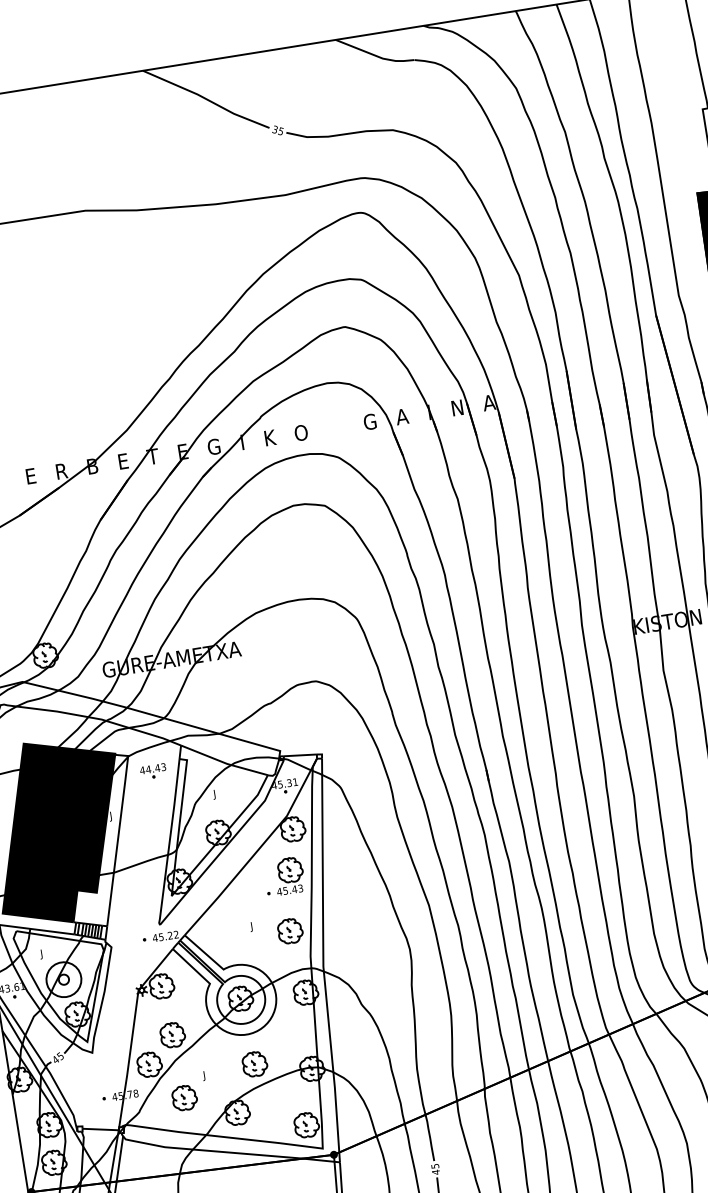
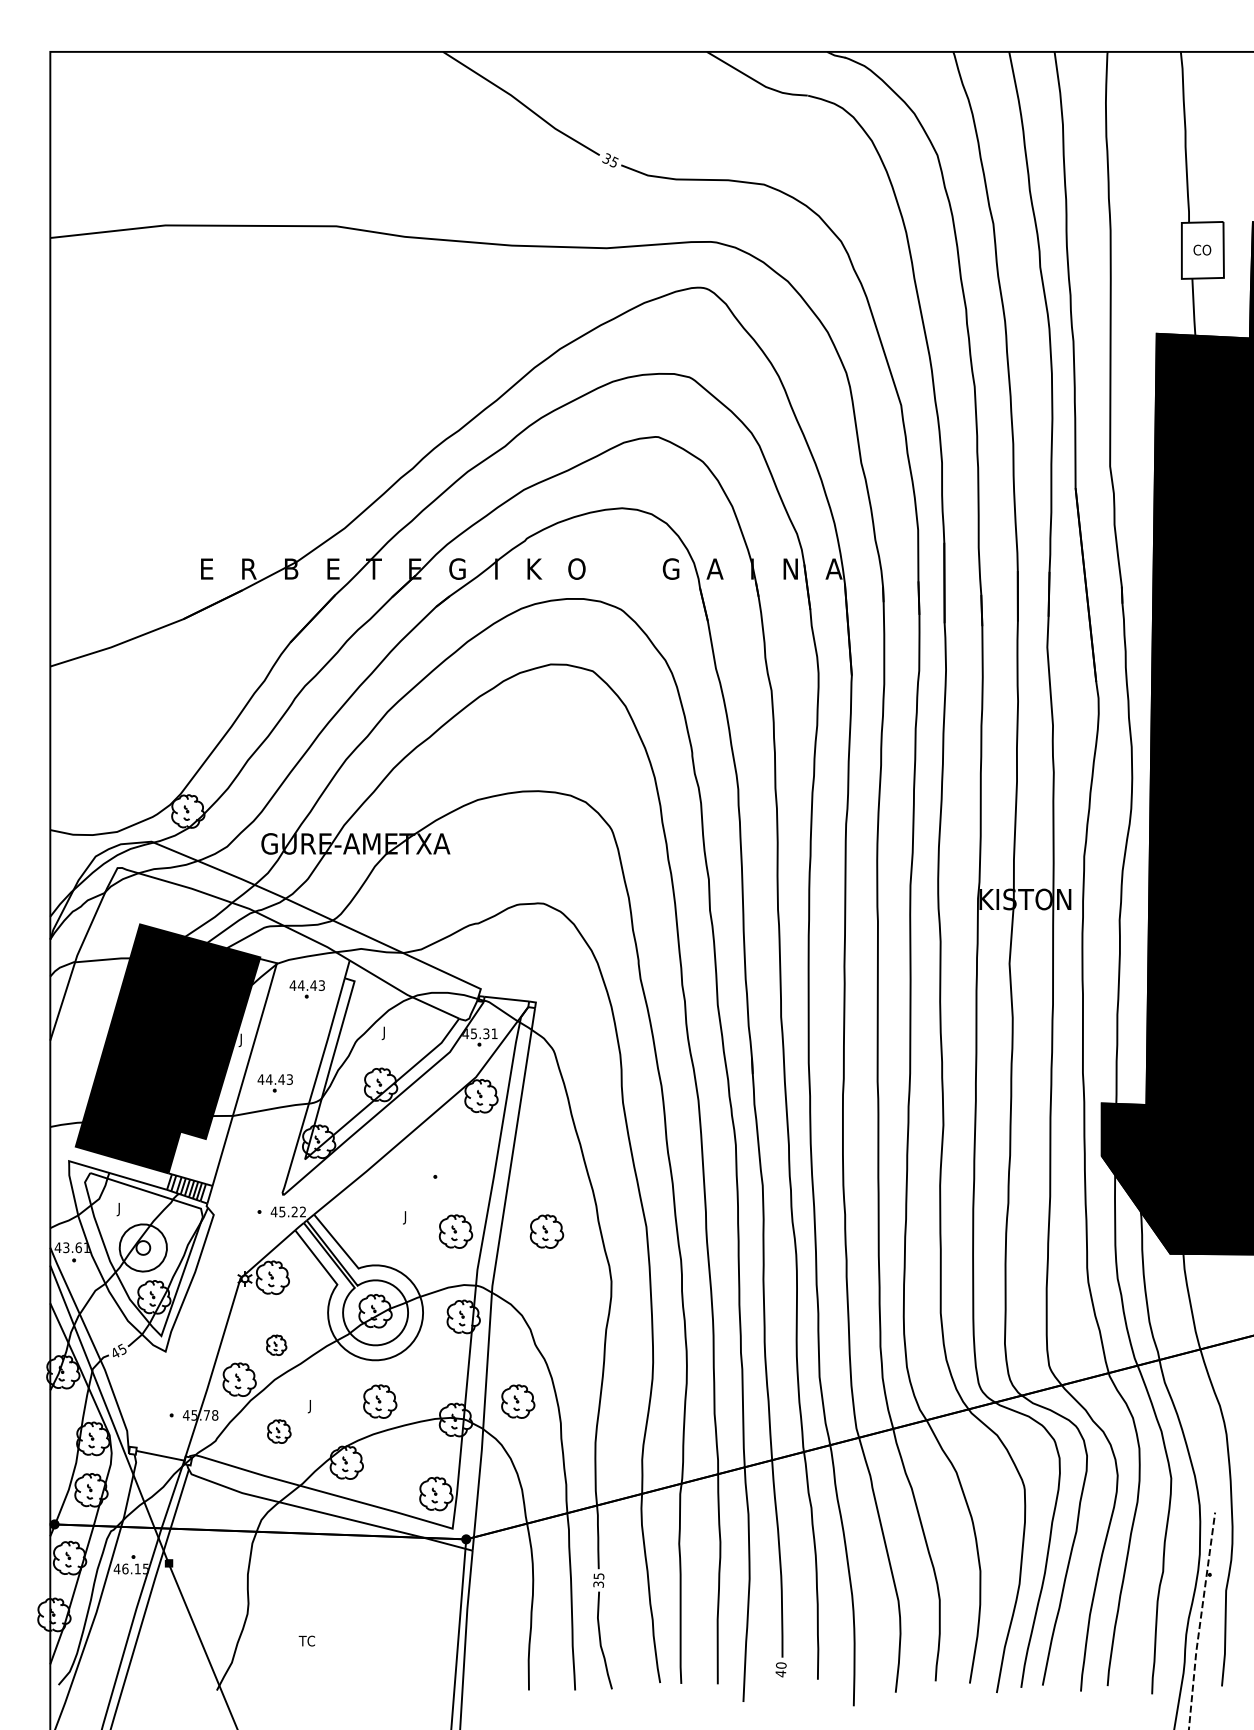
part: (140, 844) -> (274, 1083), added
part: (289, 875) -> (466, 1157), removed
part: (356, 920) -> (546, 1231), added
part: (172, 1035) -> (276, 1345), size x0.6
part: (355, 1047) -> (518, 1401), added
part: (184, 1097) -> (279, 1431), size x0.7
text: (435, 1172) -> (598, 1584), 45 -> 35

